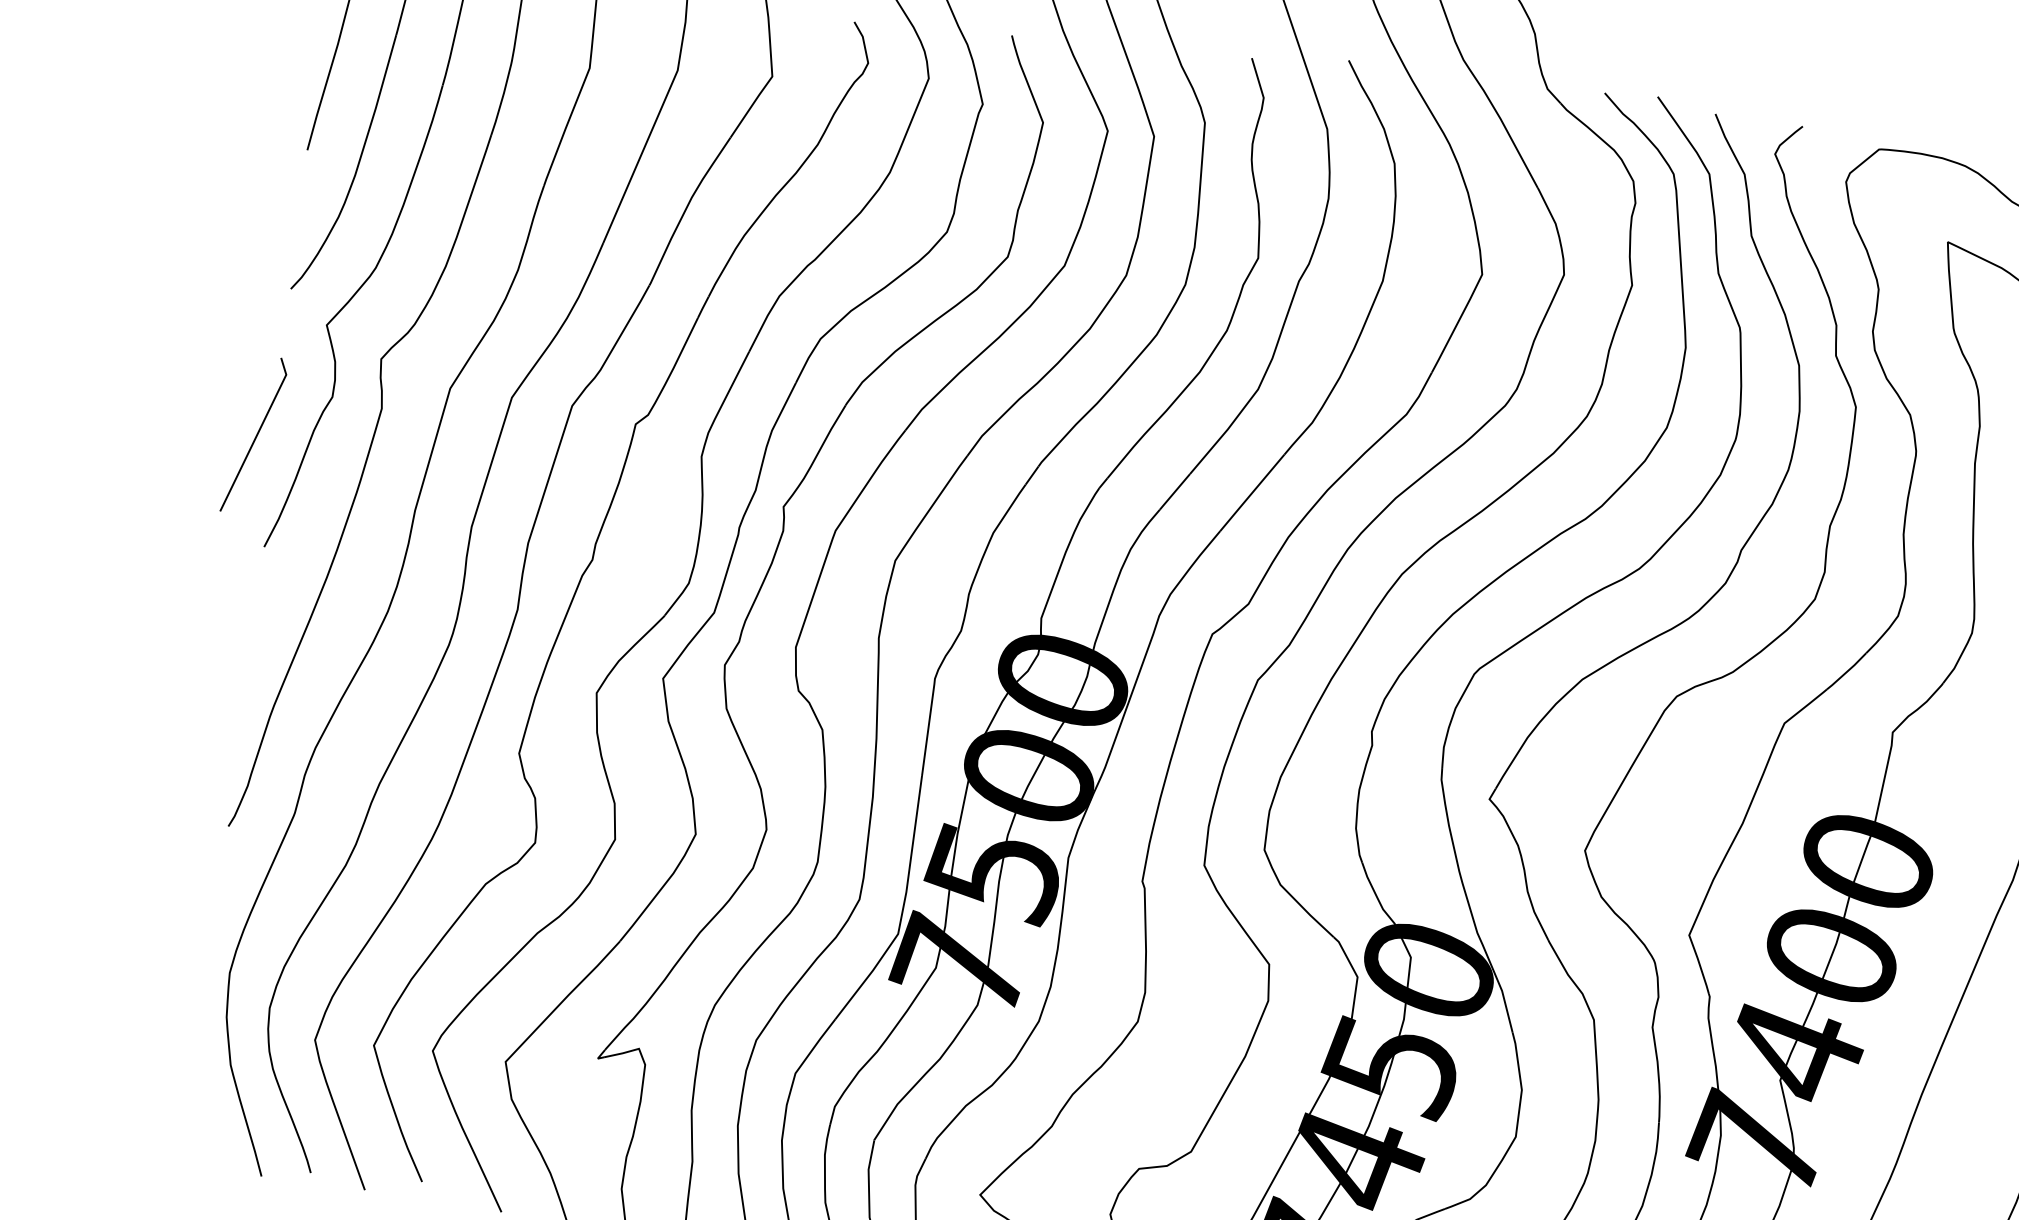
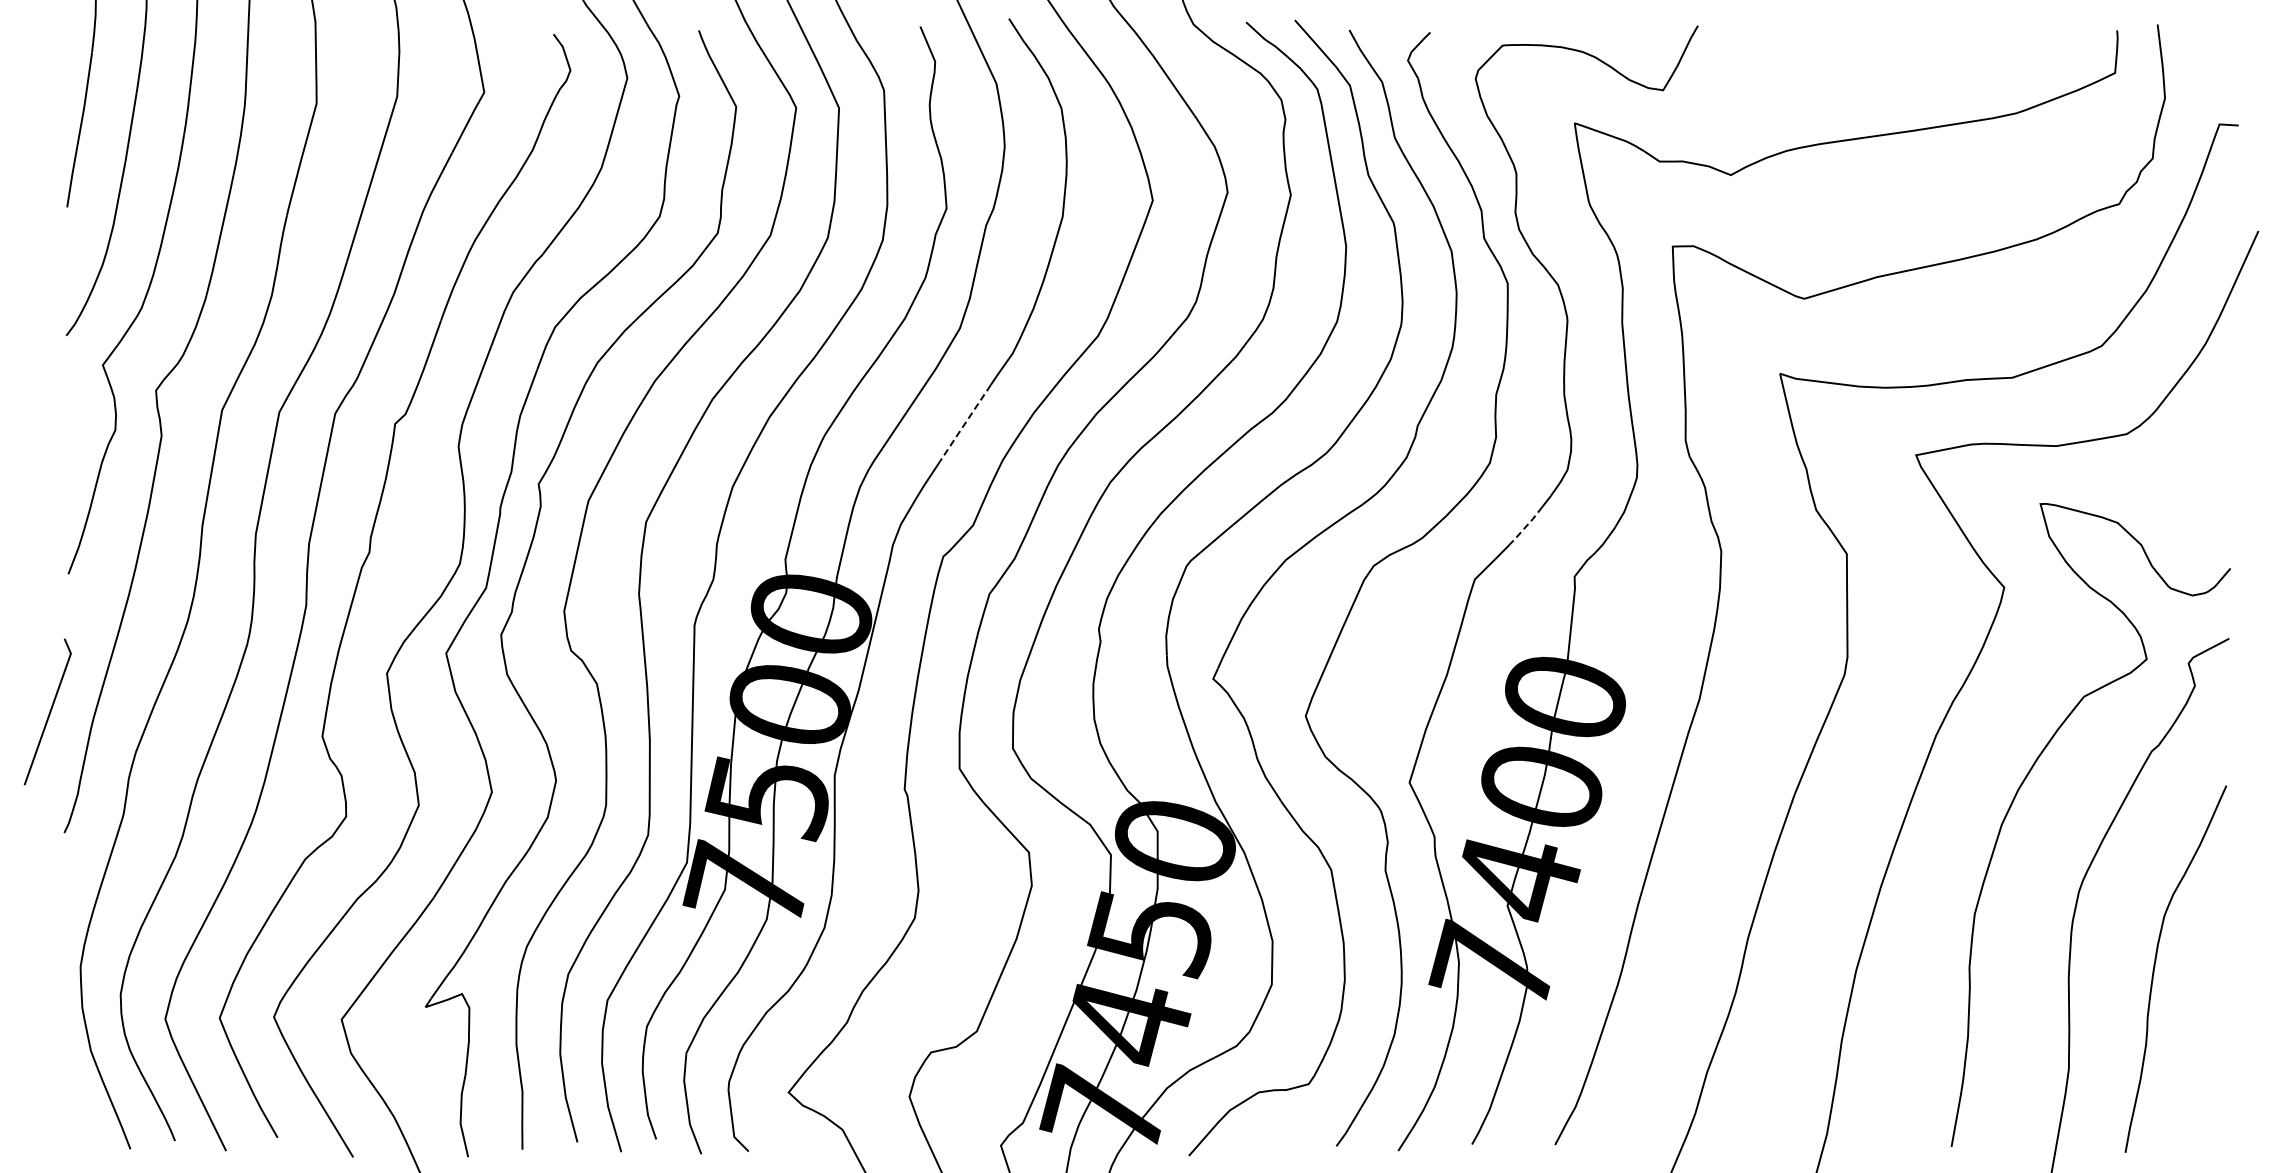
line: (256, 434) -> (49, 711), moved
line: (1251, 493) -> (964, 424), solid -> dashed
line: (1846, 672) -> (1526, 526), solid -> dashed

